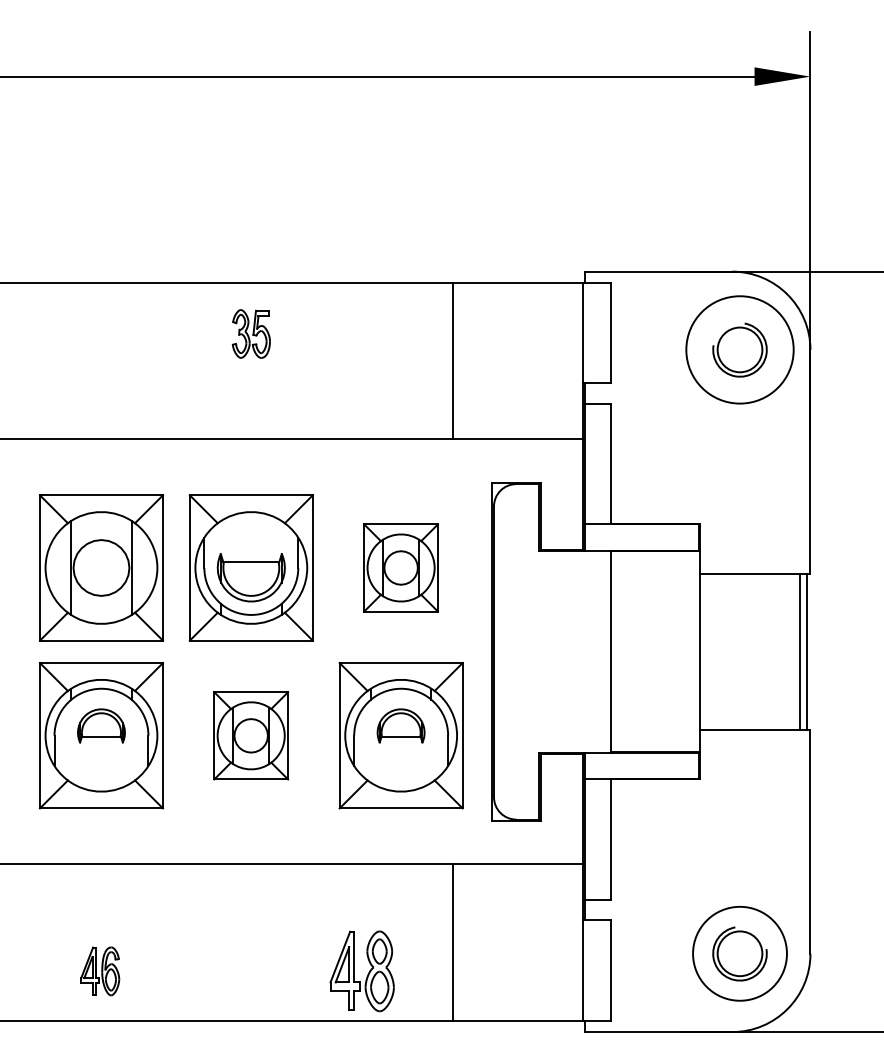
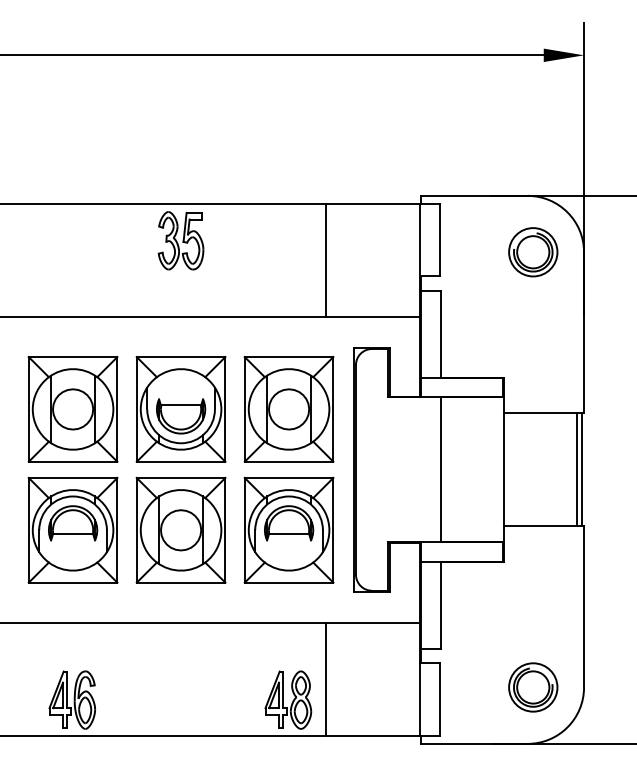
part: (251, 333) -> (181, 240), size x1.67
circle: (739, 349) -> (532, 251), size x0.62
part: (400, 567) -> (288, 409), size x1.67
part: (101, 725) -> (73, 522), size x1.43
part: (400, 725) -> (288, 522), size x1.43
part: (250, 735) -> (180, 530), size x1.67
circle: (739, 953) -> (532, 687), size x0.71
part: (99, 971) -> (71, 700), size x1.67
part: (367, 974) -> (292, 702), moved

